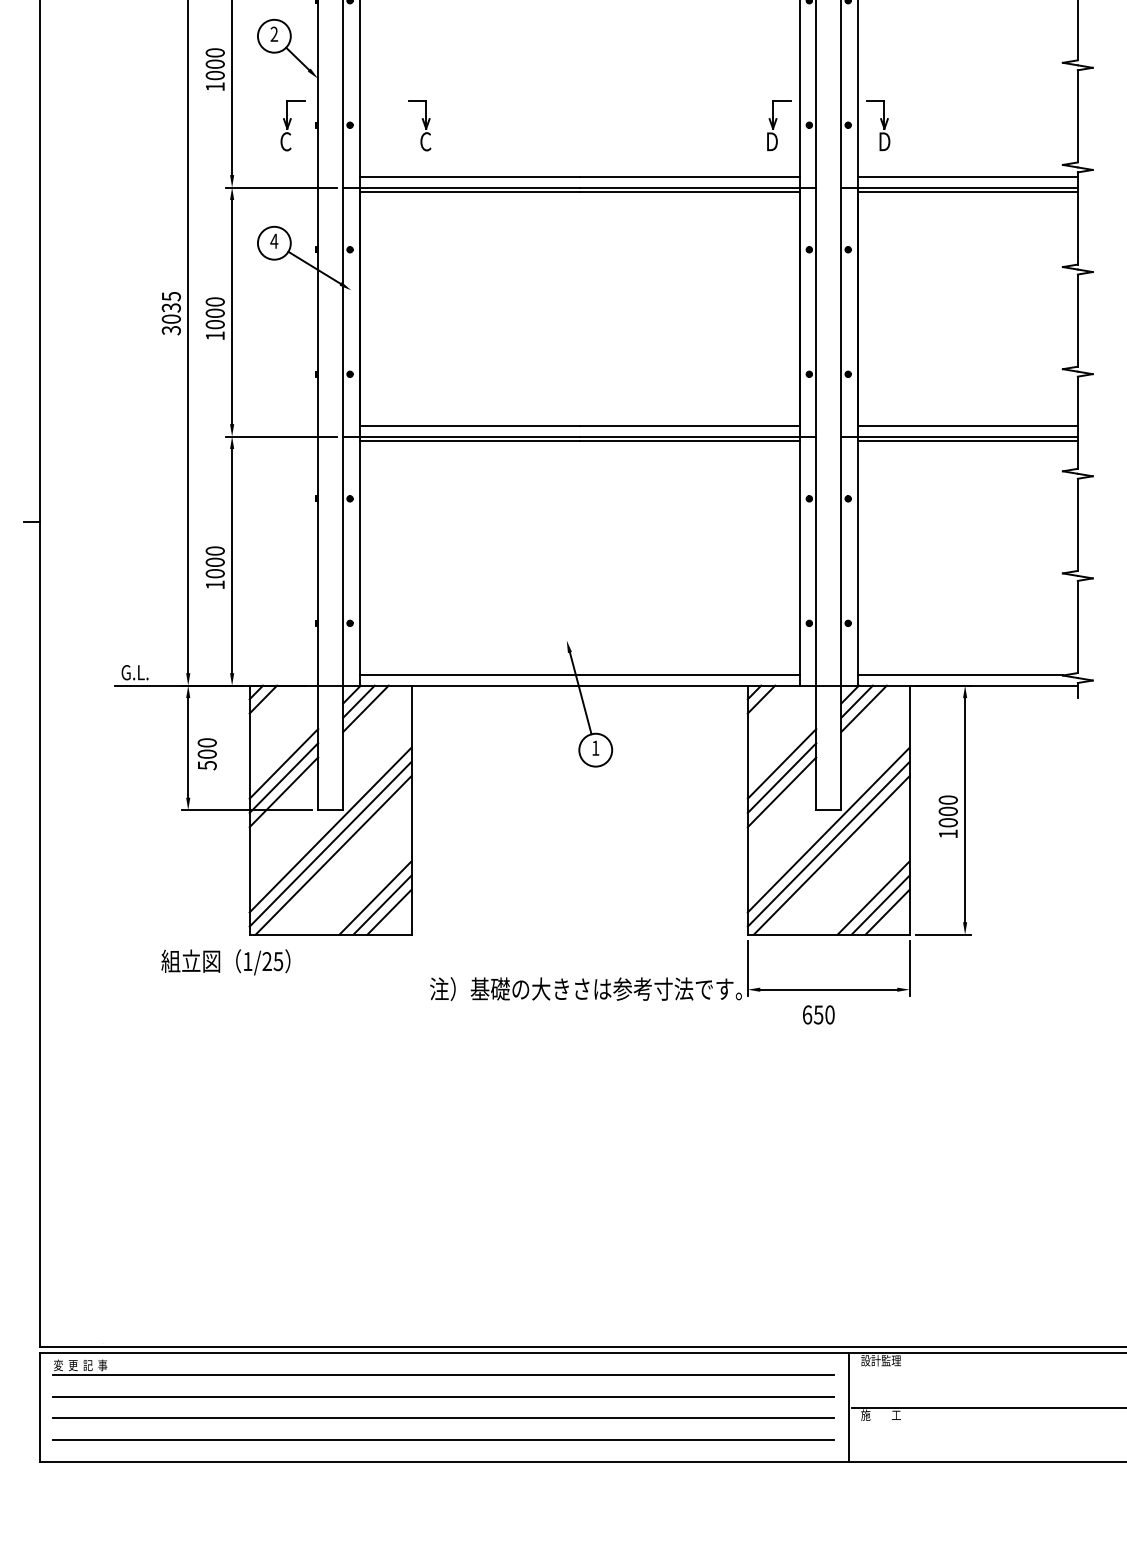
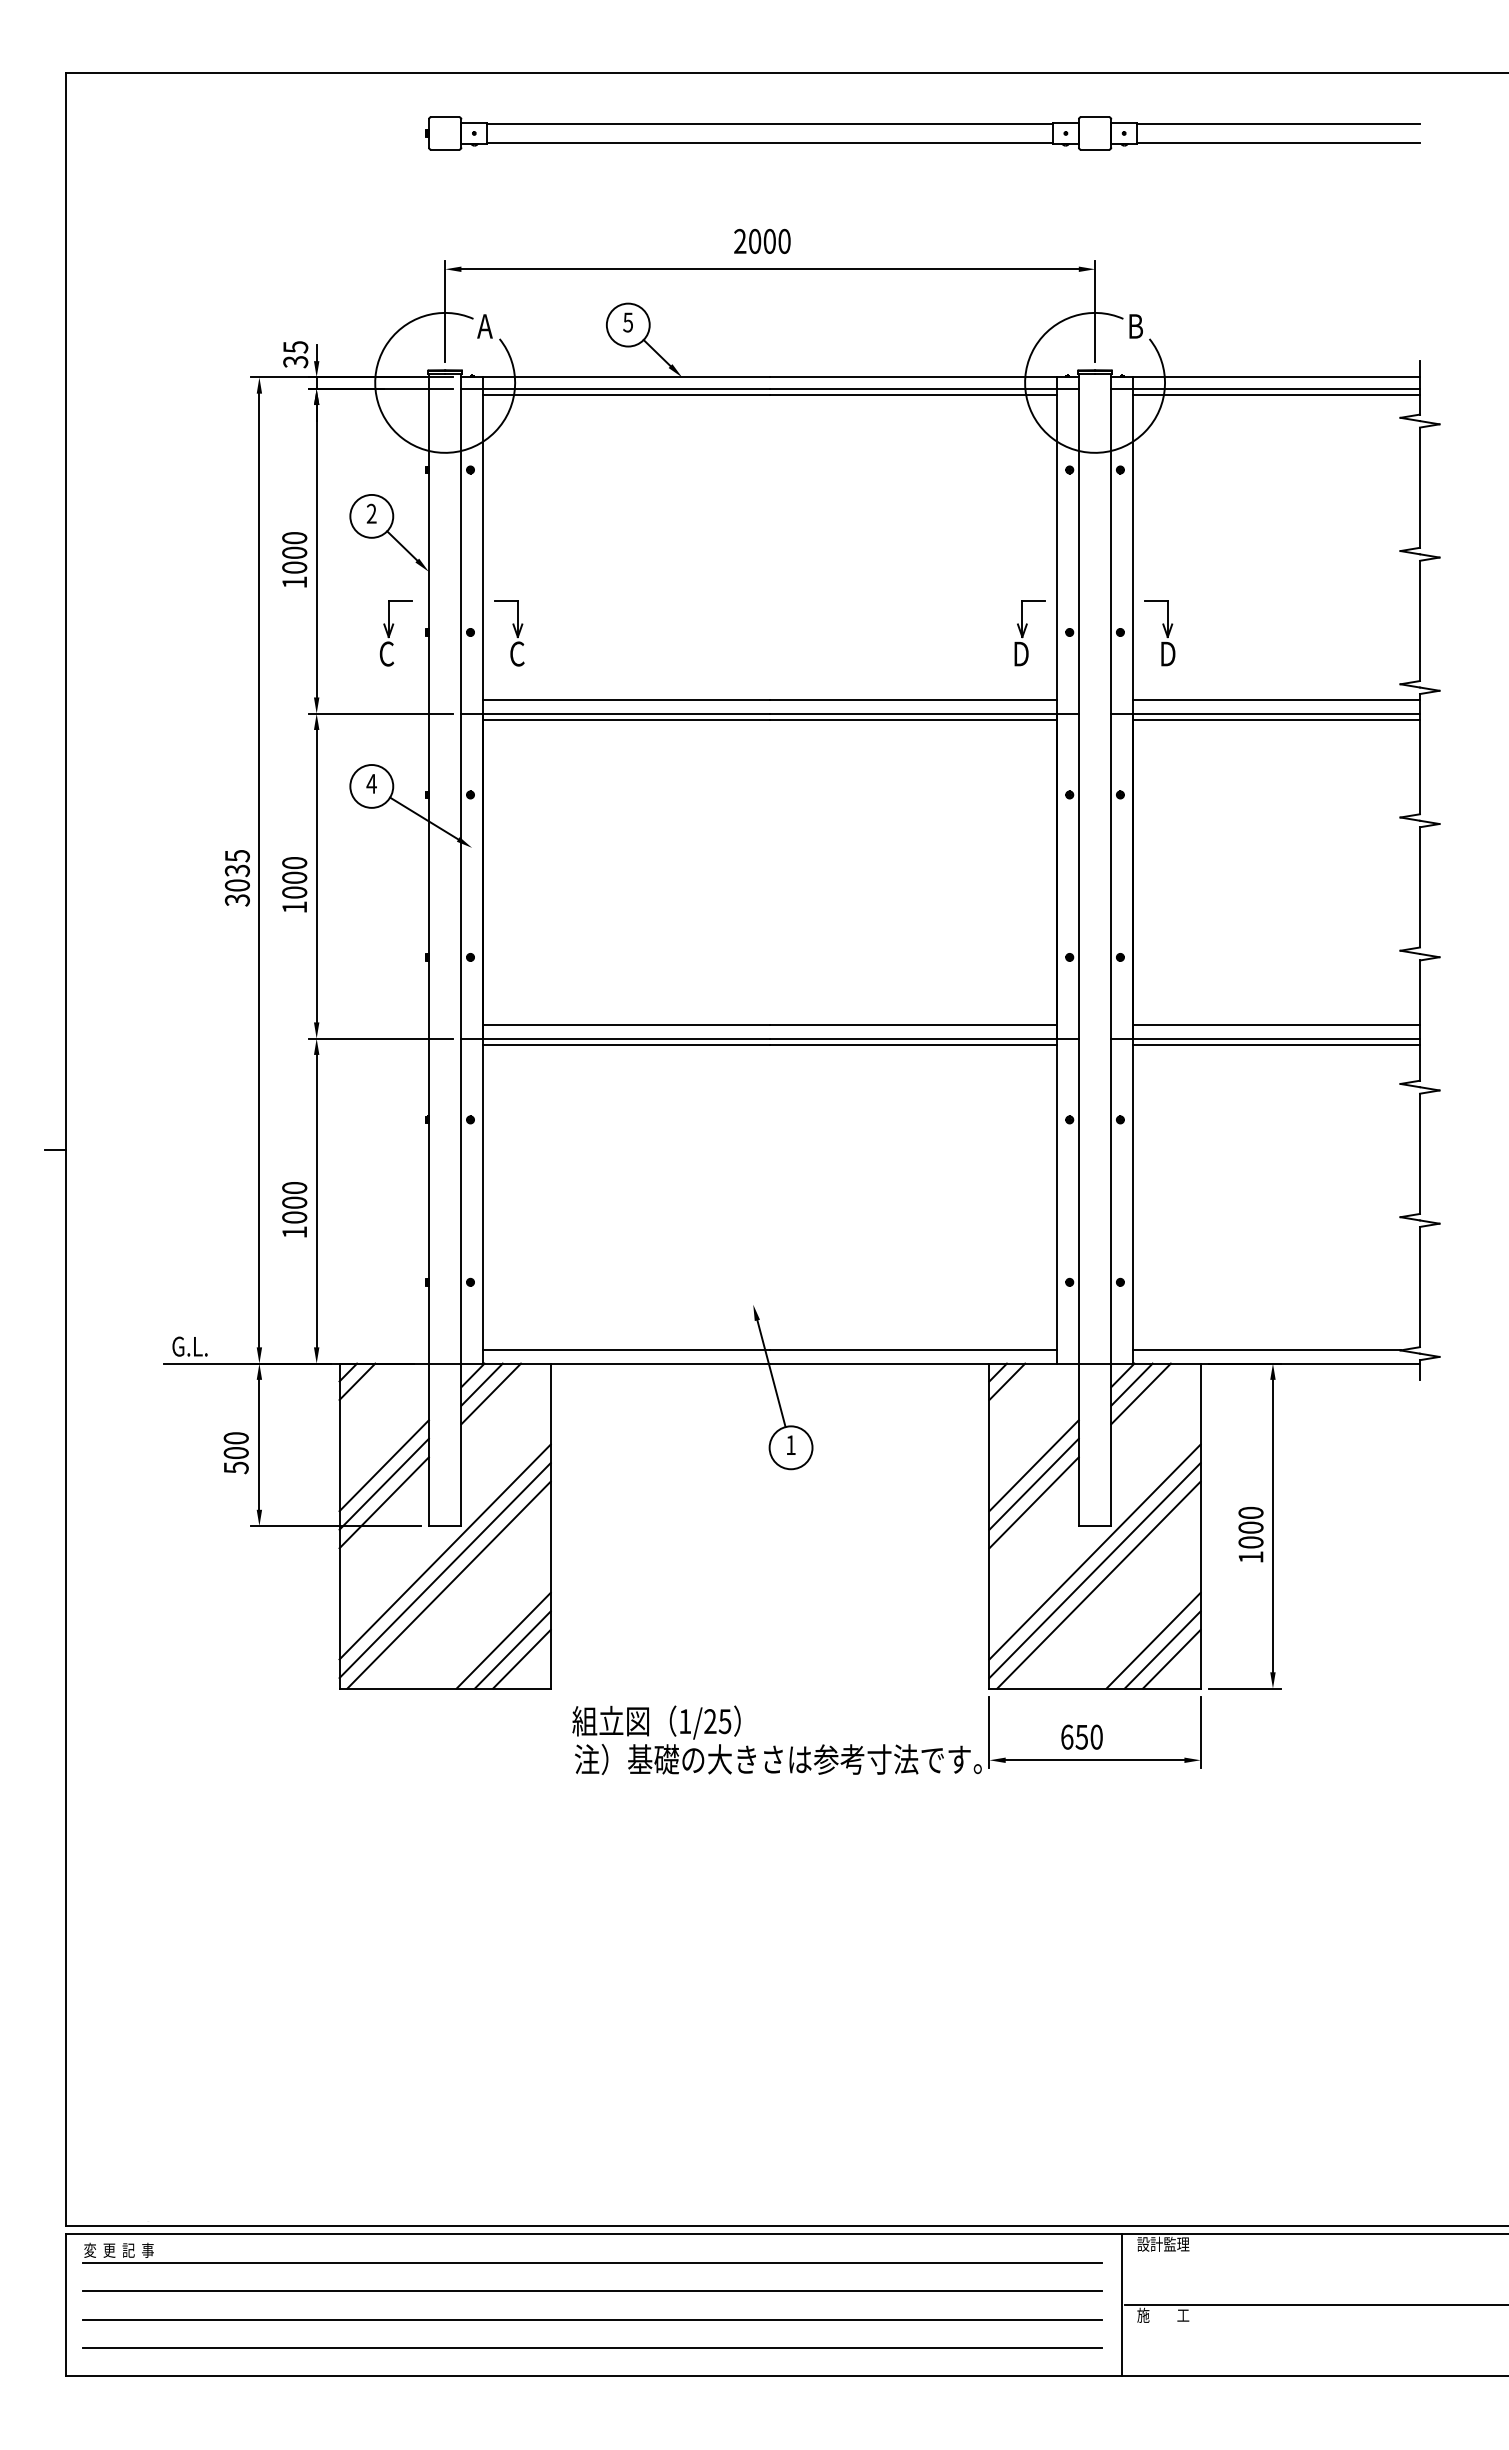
part: (419, 126) -> (509, 633), moved
text: (206, 754) -> (235, 1453), moved
text: (225, 962) -> (656, 1722), moved
text: (818, 1014) -> (1081, 1736), moved

